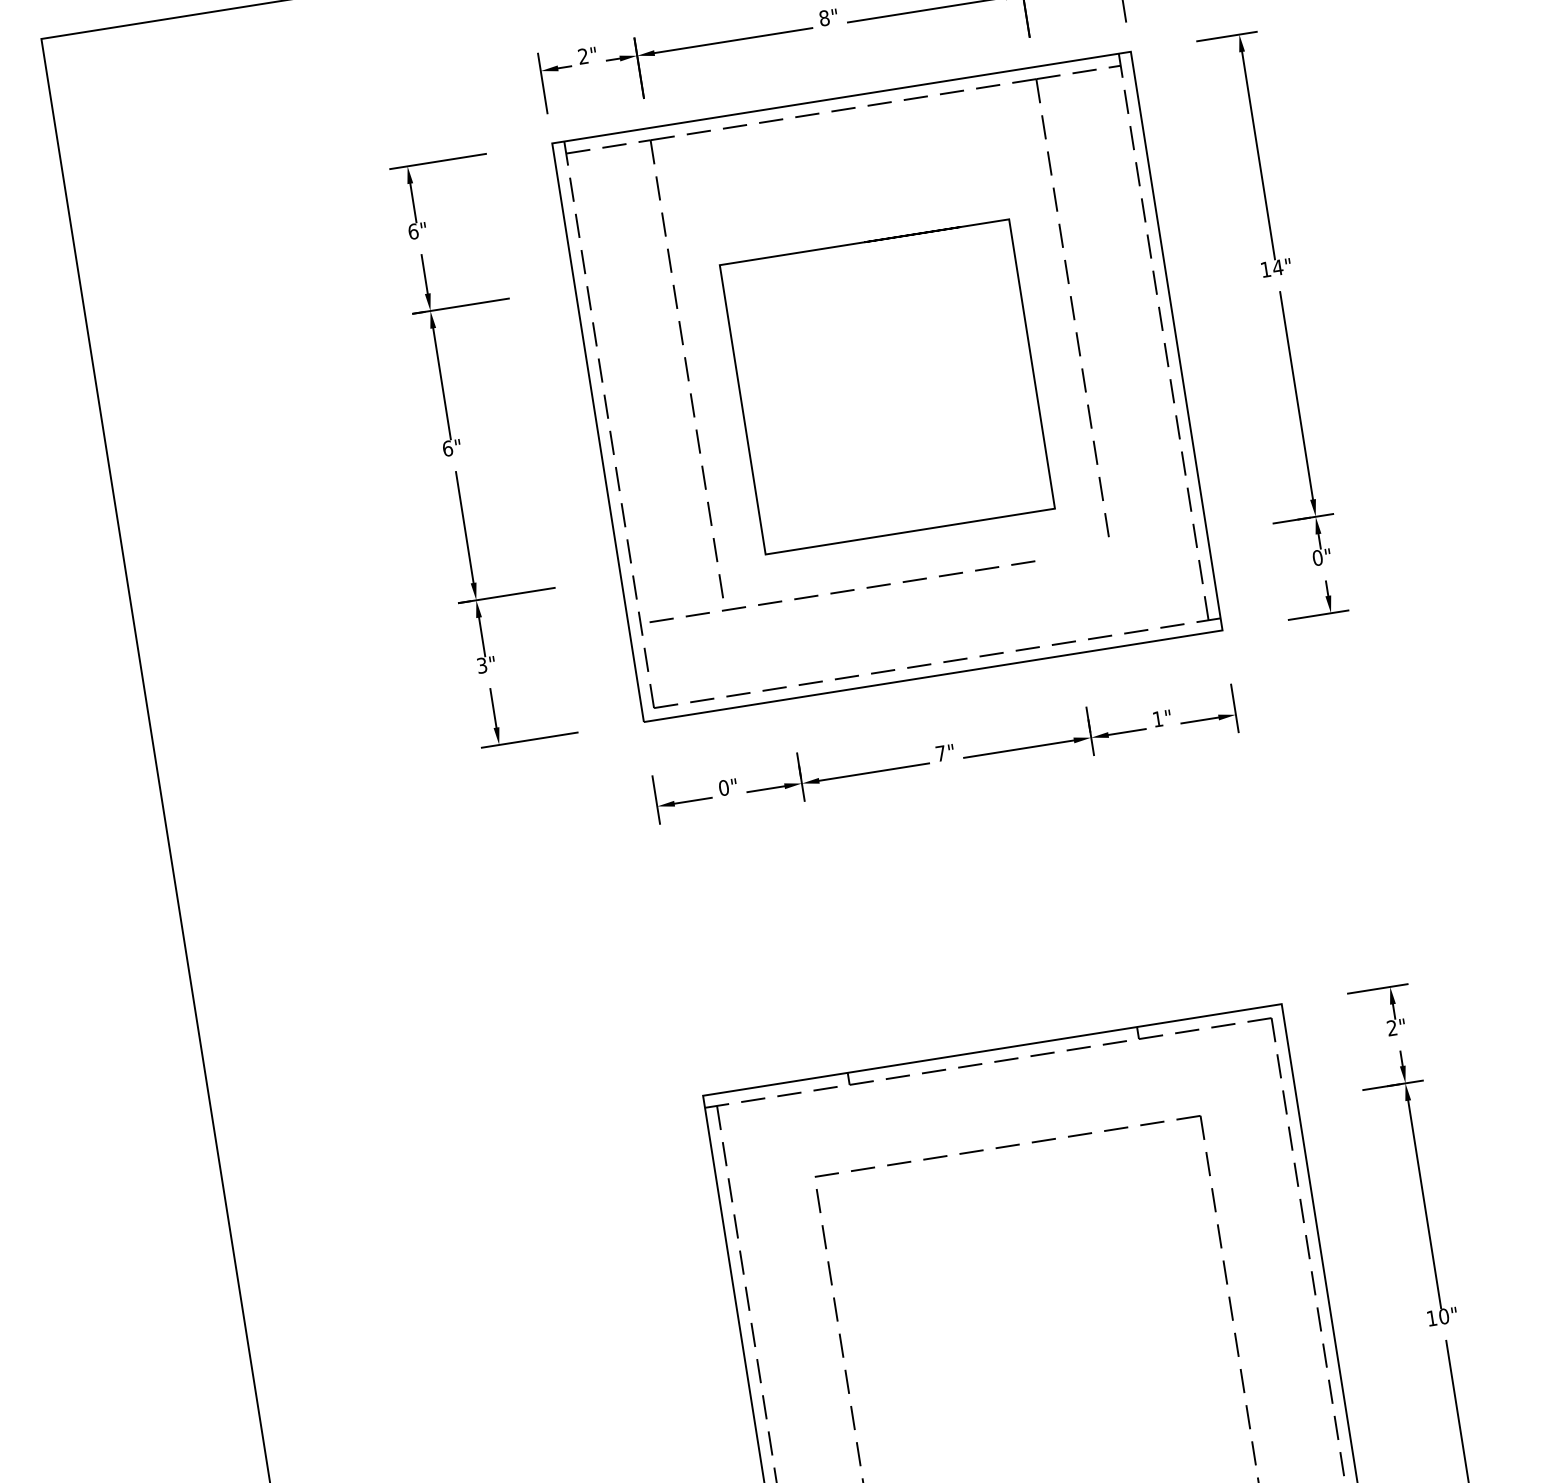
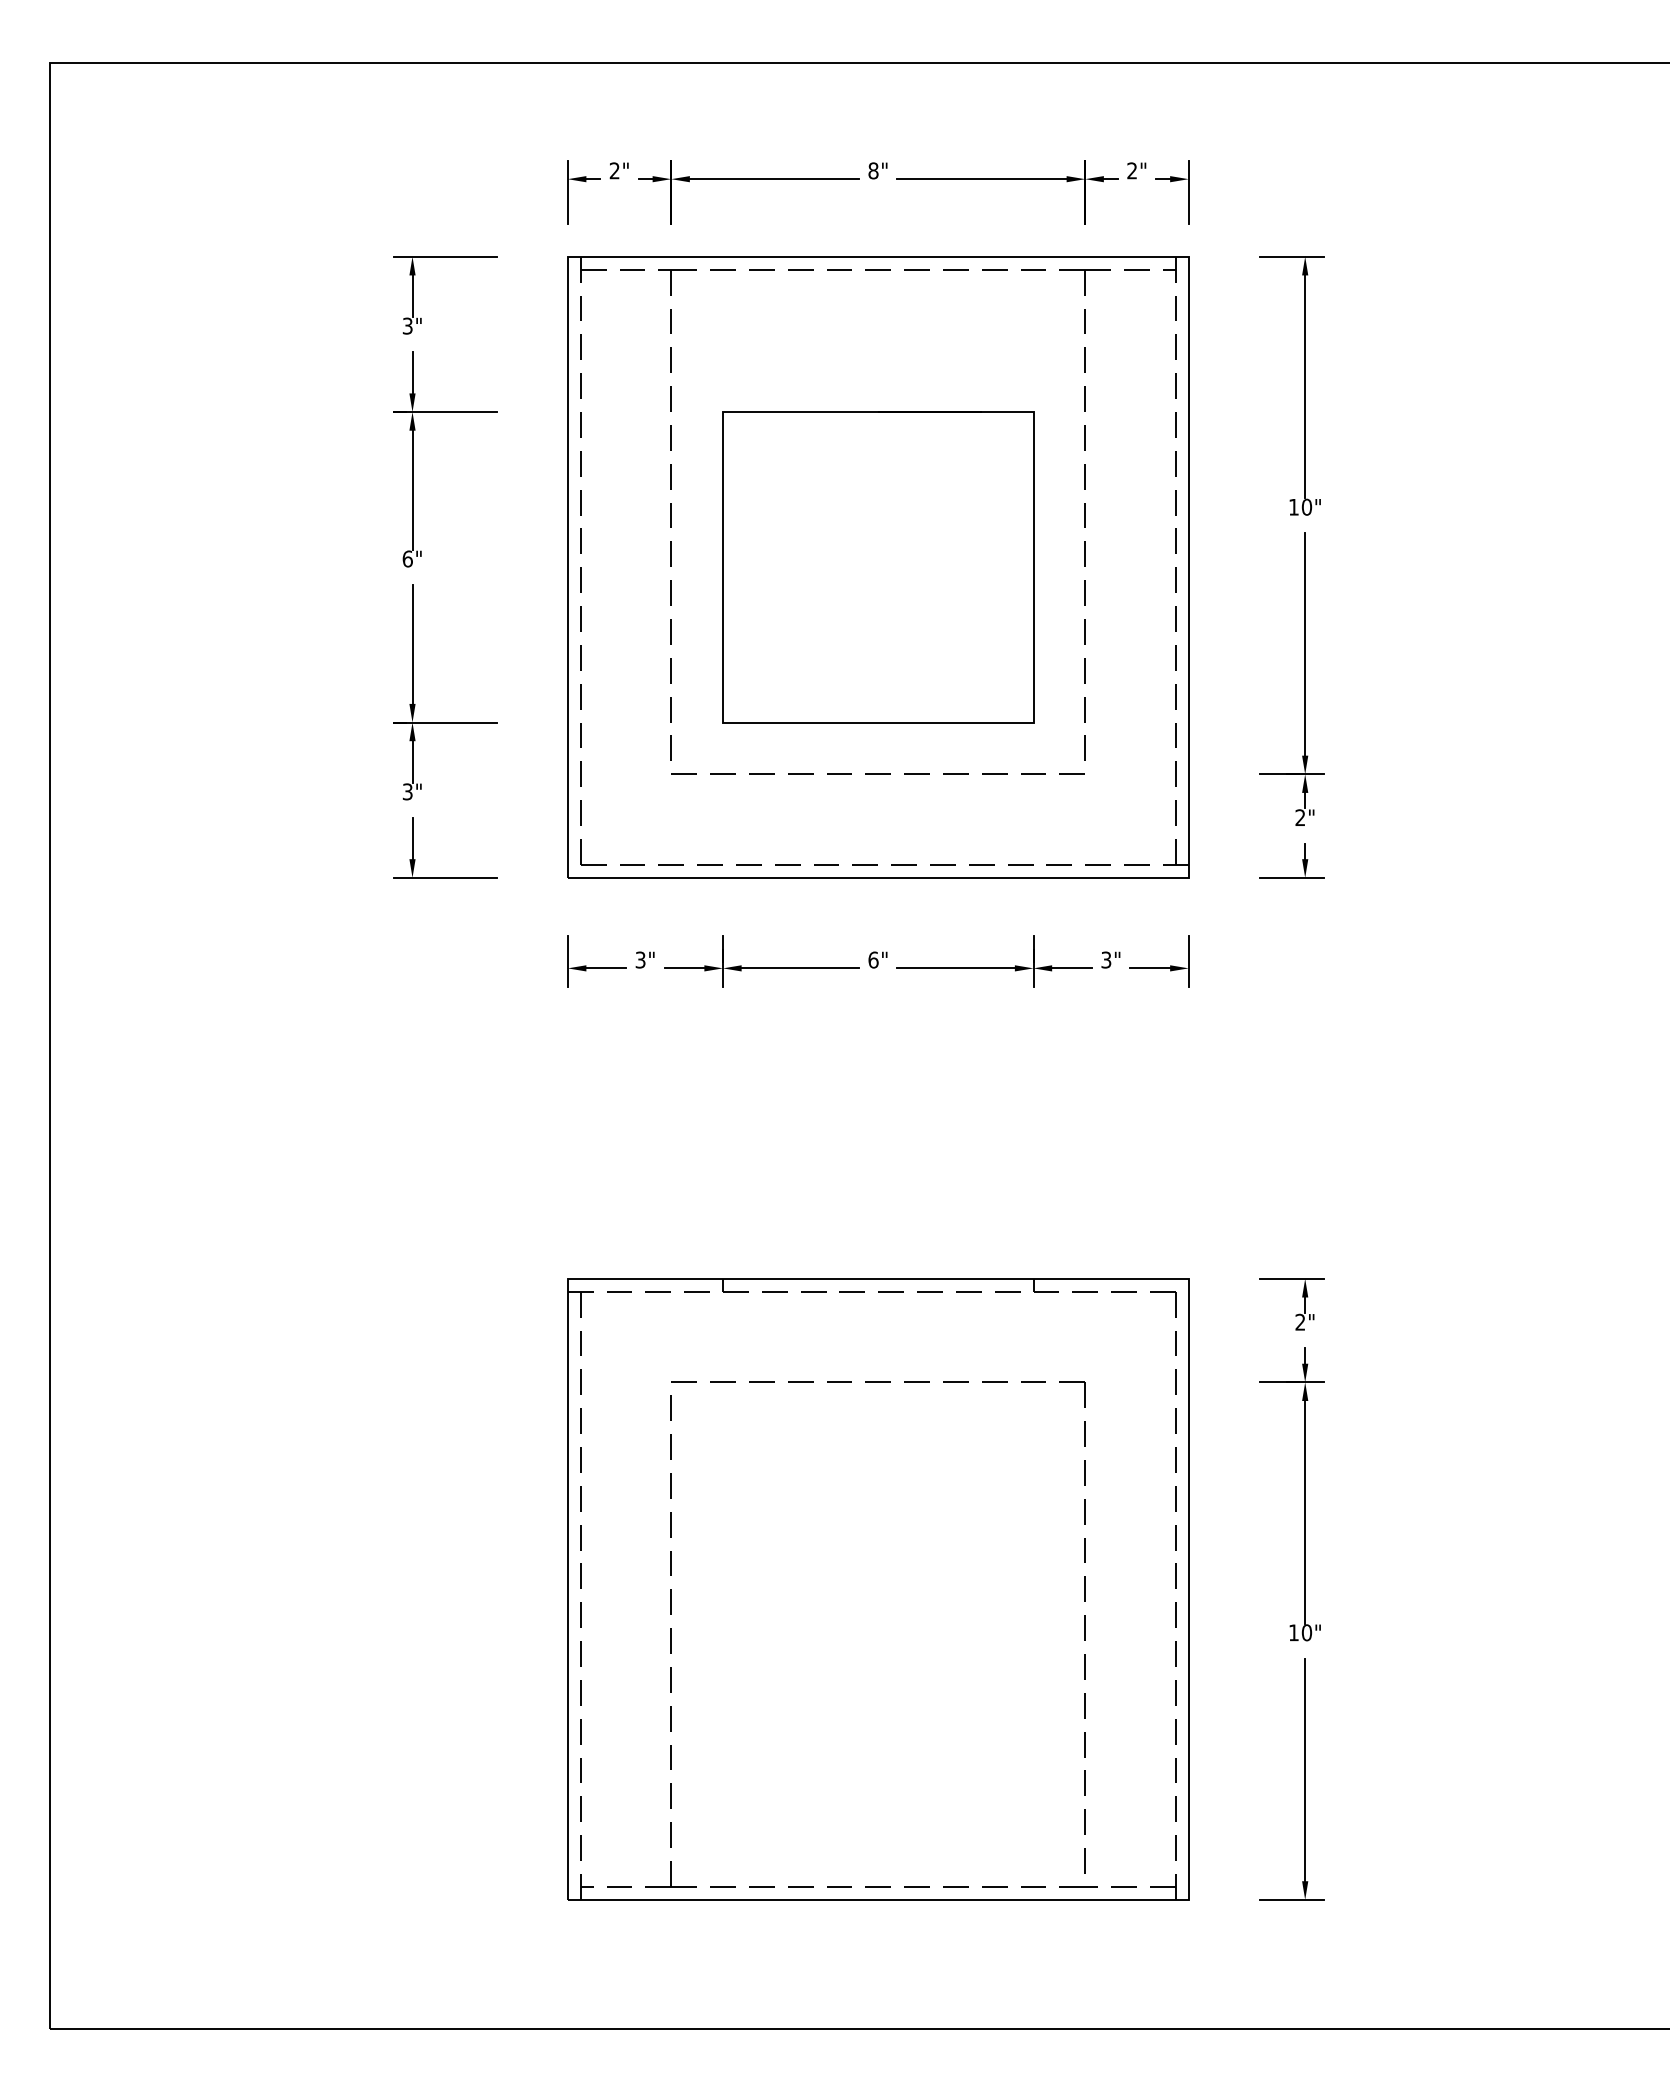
text: (413, 231) -> (407, 325), 6" -> 3"
text: (1277, 267) -> (1306, 506), 14" -> 10"
text: (1317, 557) -> (1300, 817), 0" -> 2"
line: (841, 591) -> (877, 773), moved
text: (1157, 718) -> (1106, 959), 1" -> 3"
text: (940, 753) -> (873, 959), 7" -> 6"
text: (723, 787) -> (640, 959), 0" -> 3"

